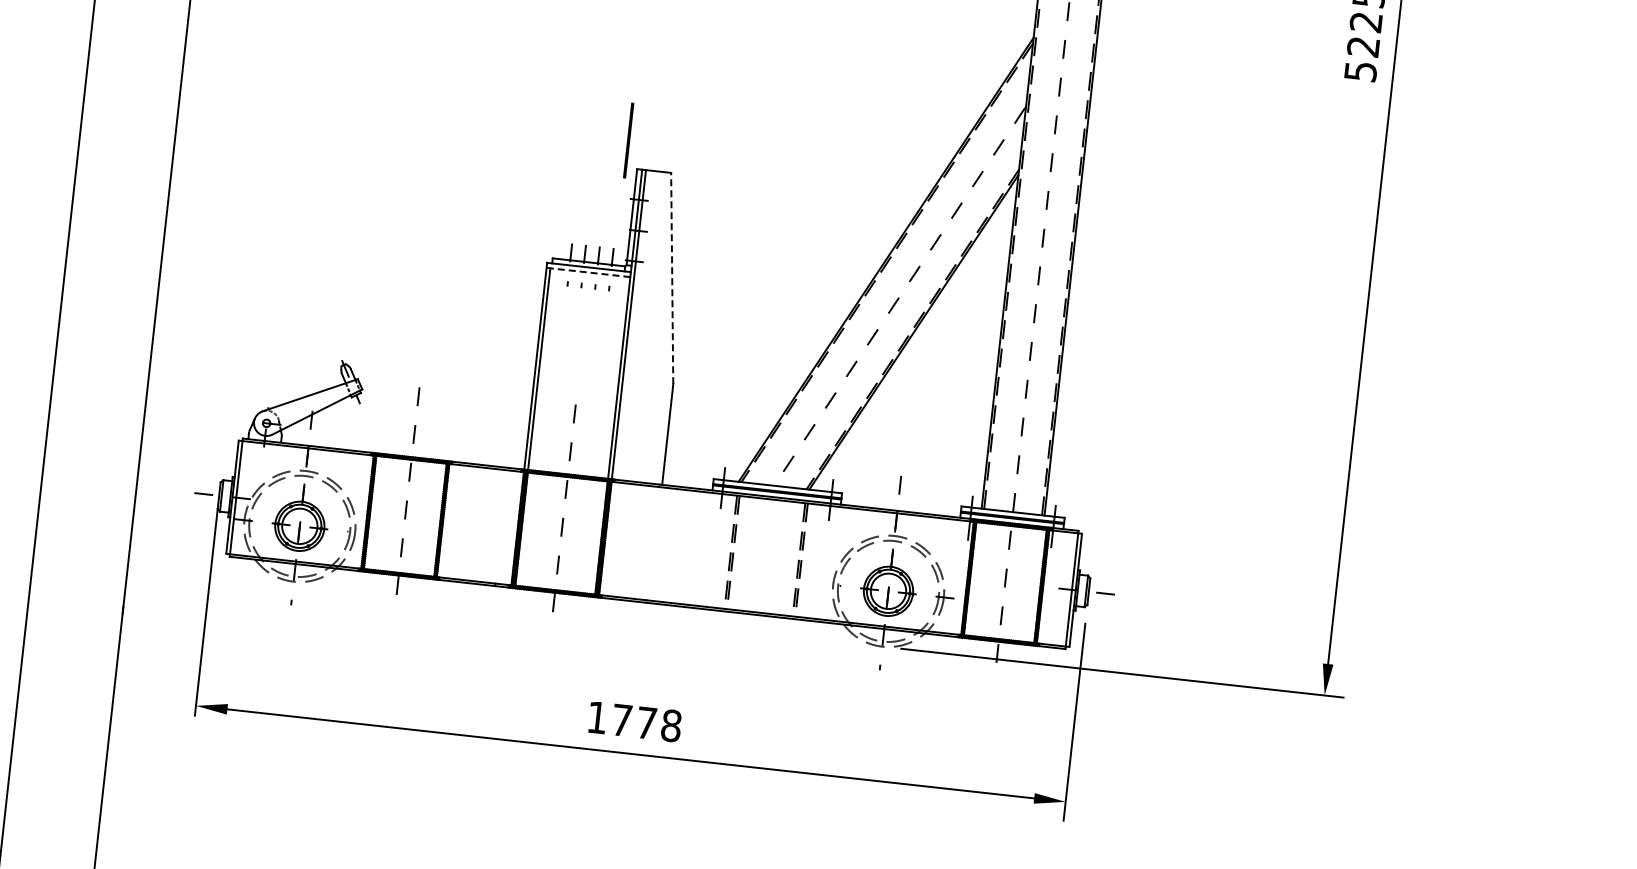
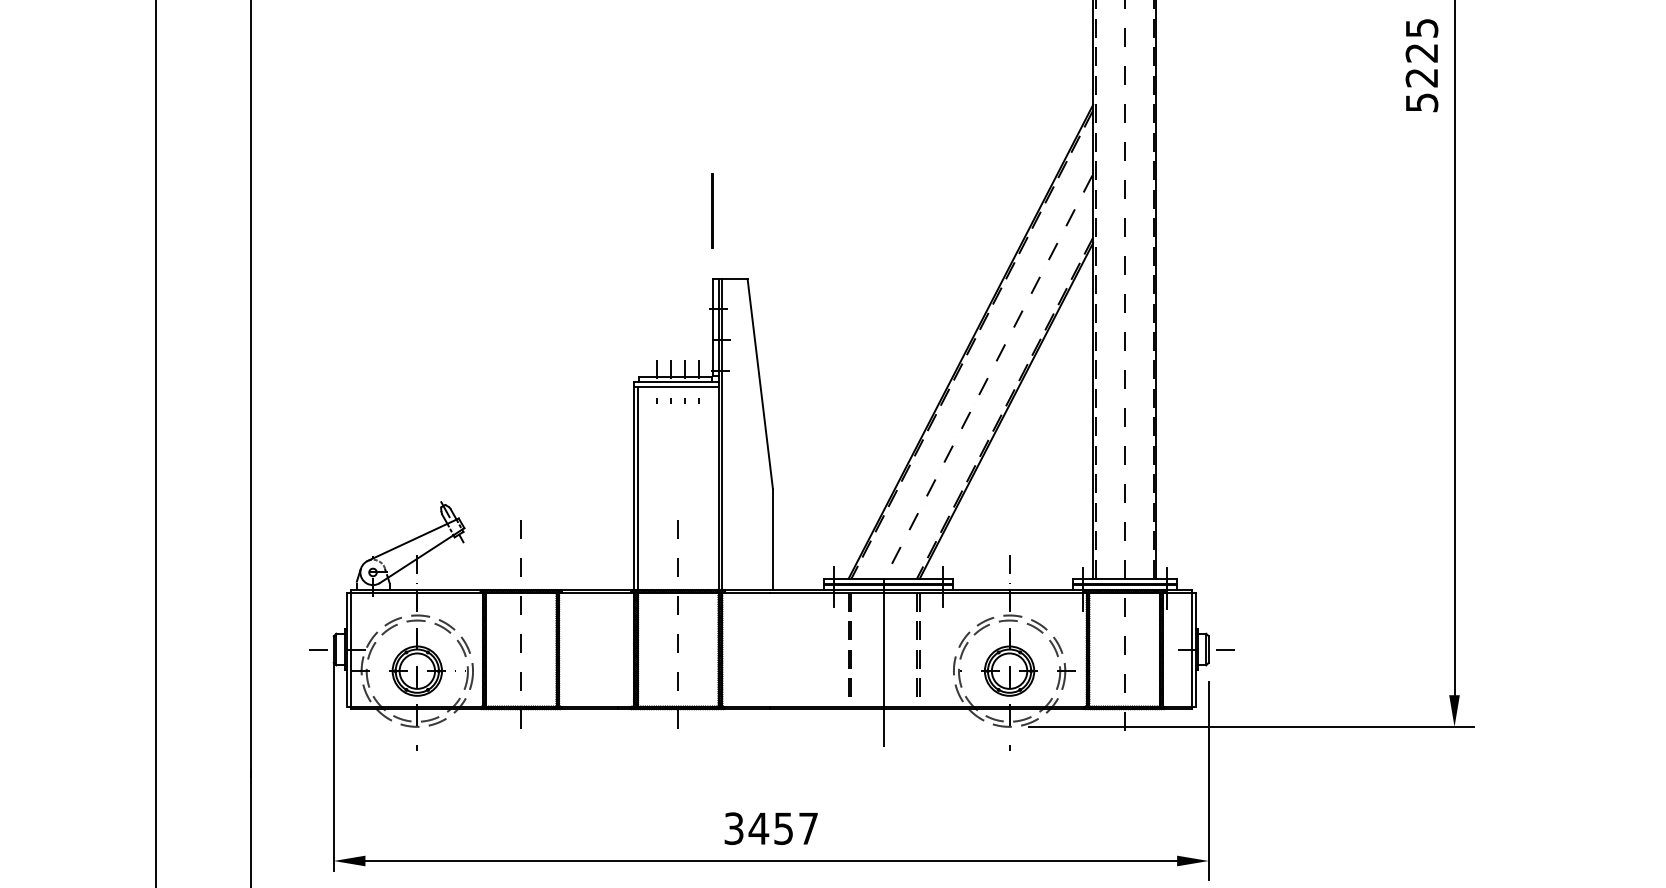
line: (628, 140) -> (712, 210), moved
line: (587, 272) -> (675, 387), dashed -> solid
line: (672, 279) -> (760, 384), dashed -> solid
line: (765, 568) -> (884, 662), added
text: (634, 721) -> (771, 828), 1778 -> 3457

